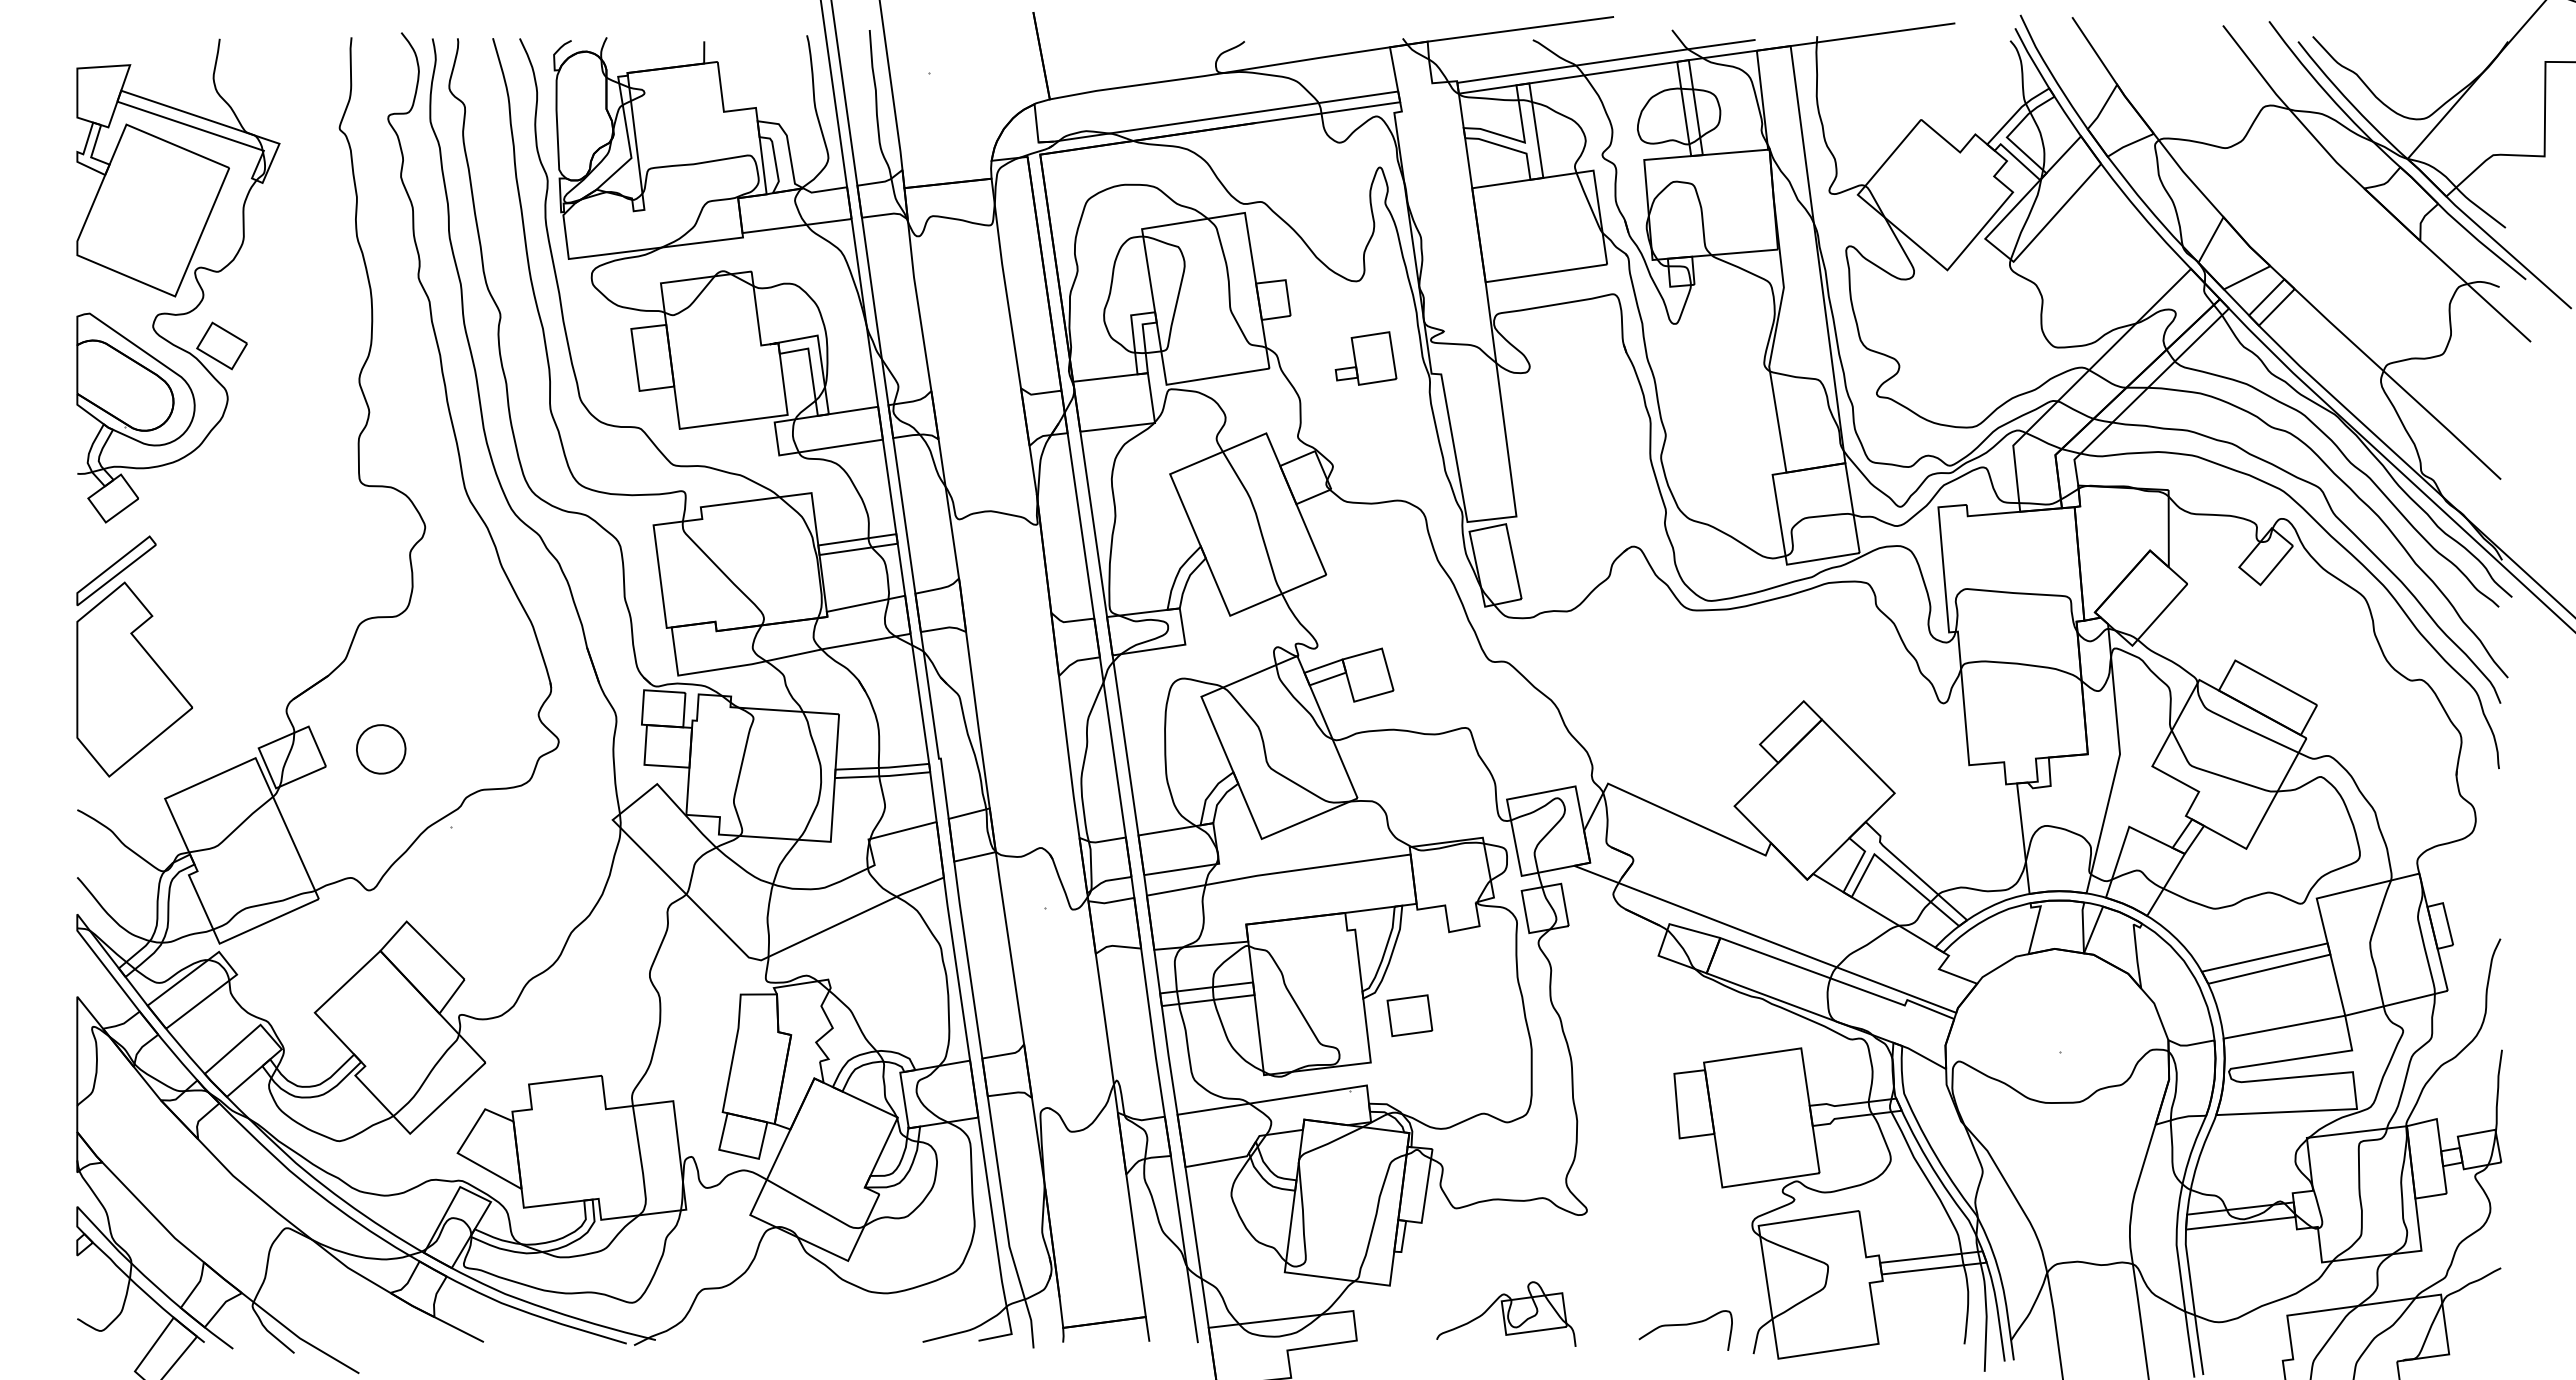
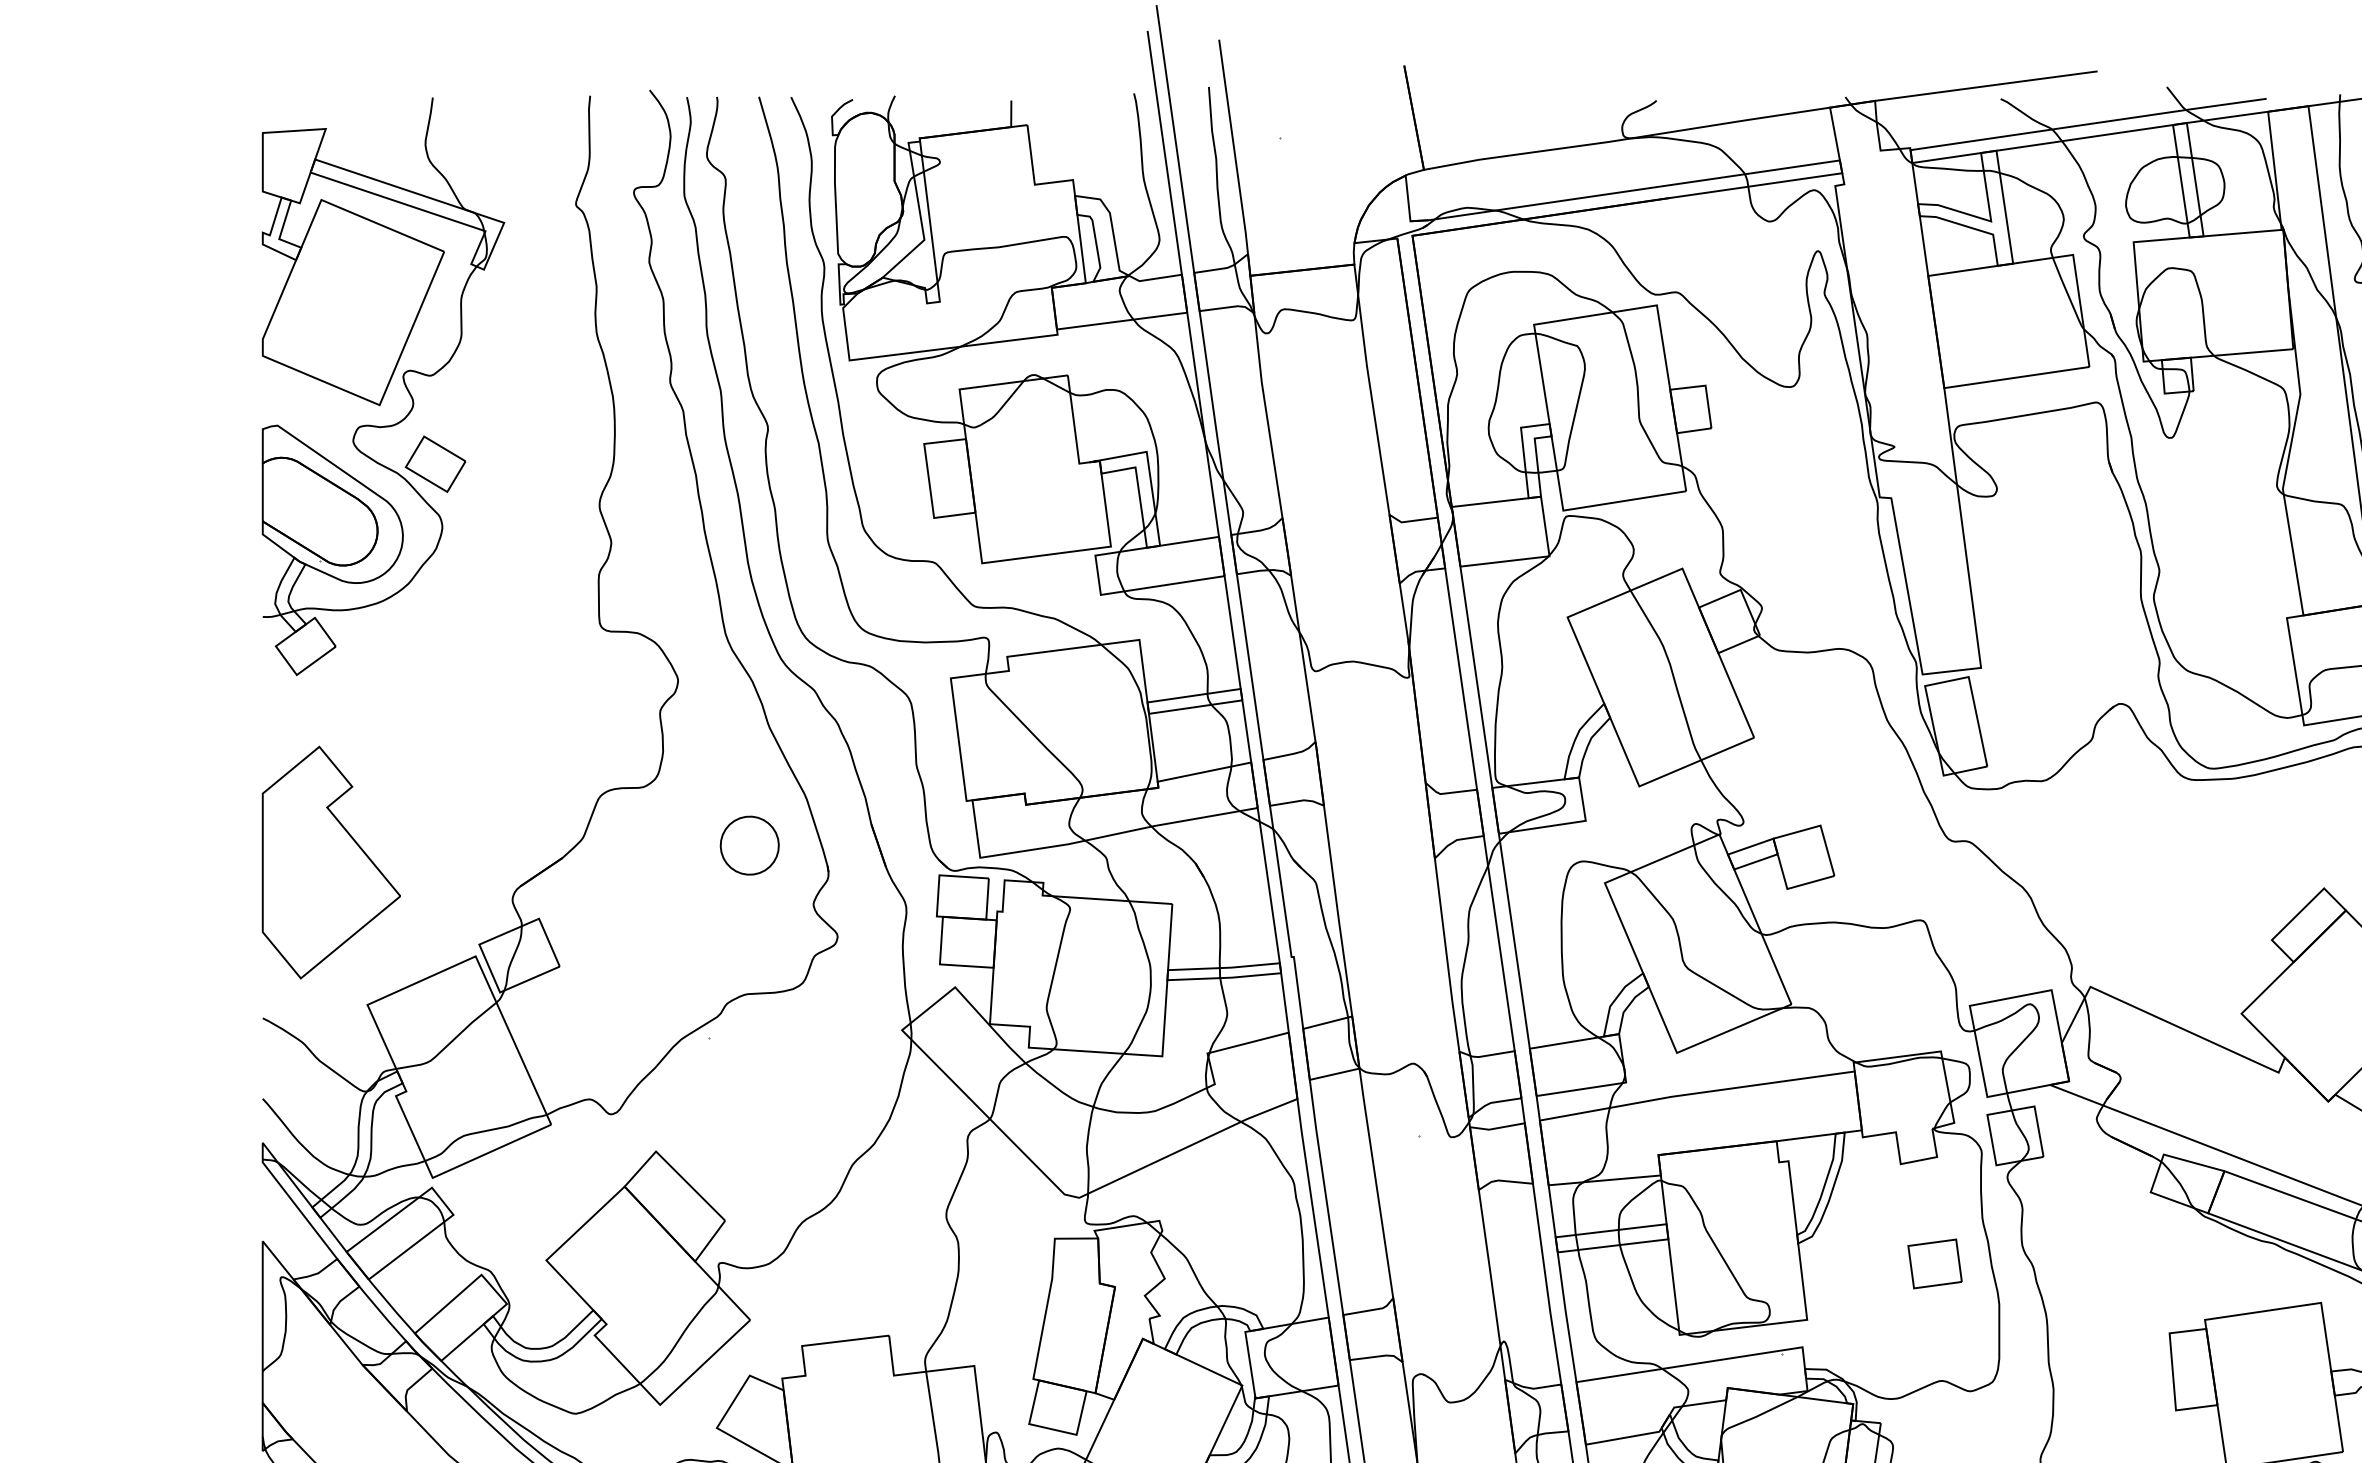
part: (1365, 358) -> (1800, 479), removed
part: (116, 570) -> (309, 732), removed
part: (381, 749) -> (750, 845), moved
part: (1409, 1015) -> (1934, 1263), moved

